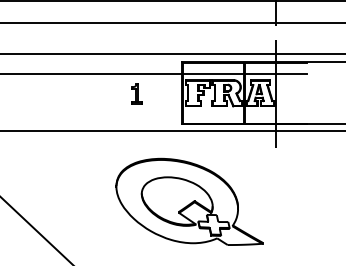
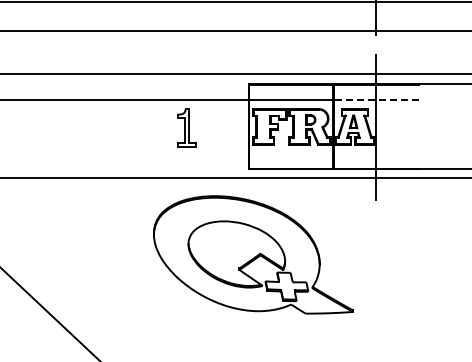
line: (276, 73) -> (376, 100), solid -> dashed
part: (136, 93) -> (186, 127), size x1.4
part: (189, 201) -> (253, 254), moved

